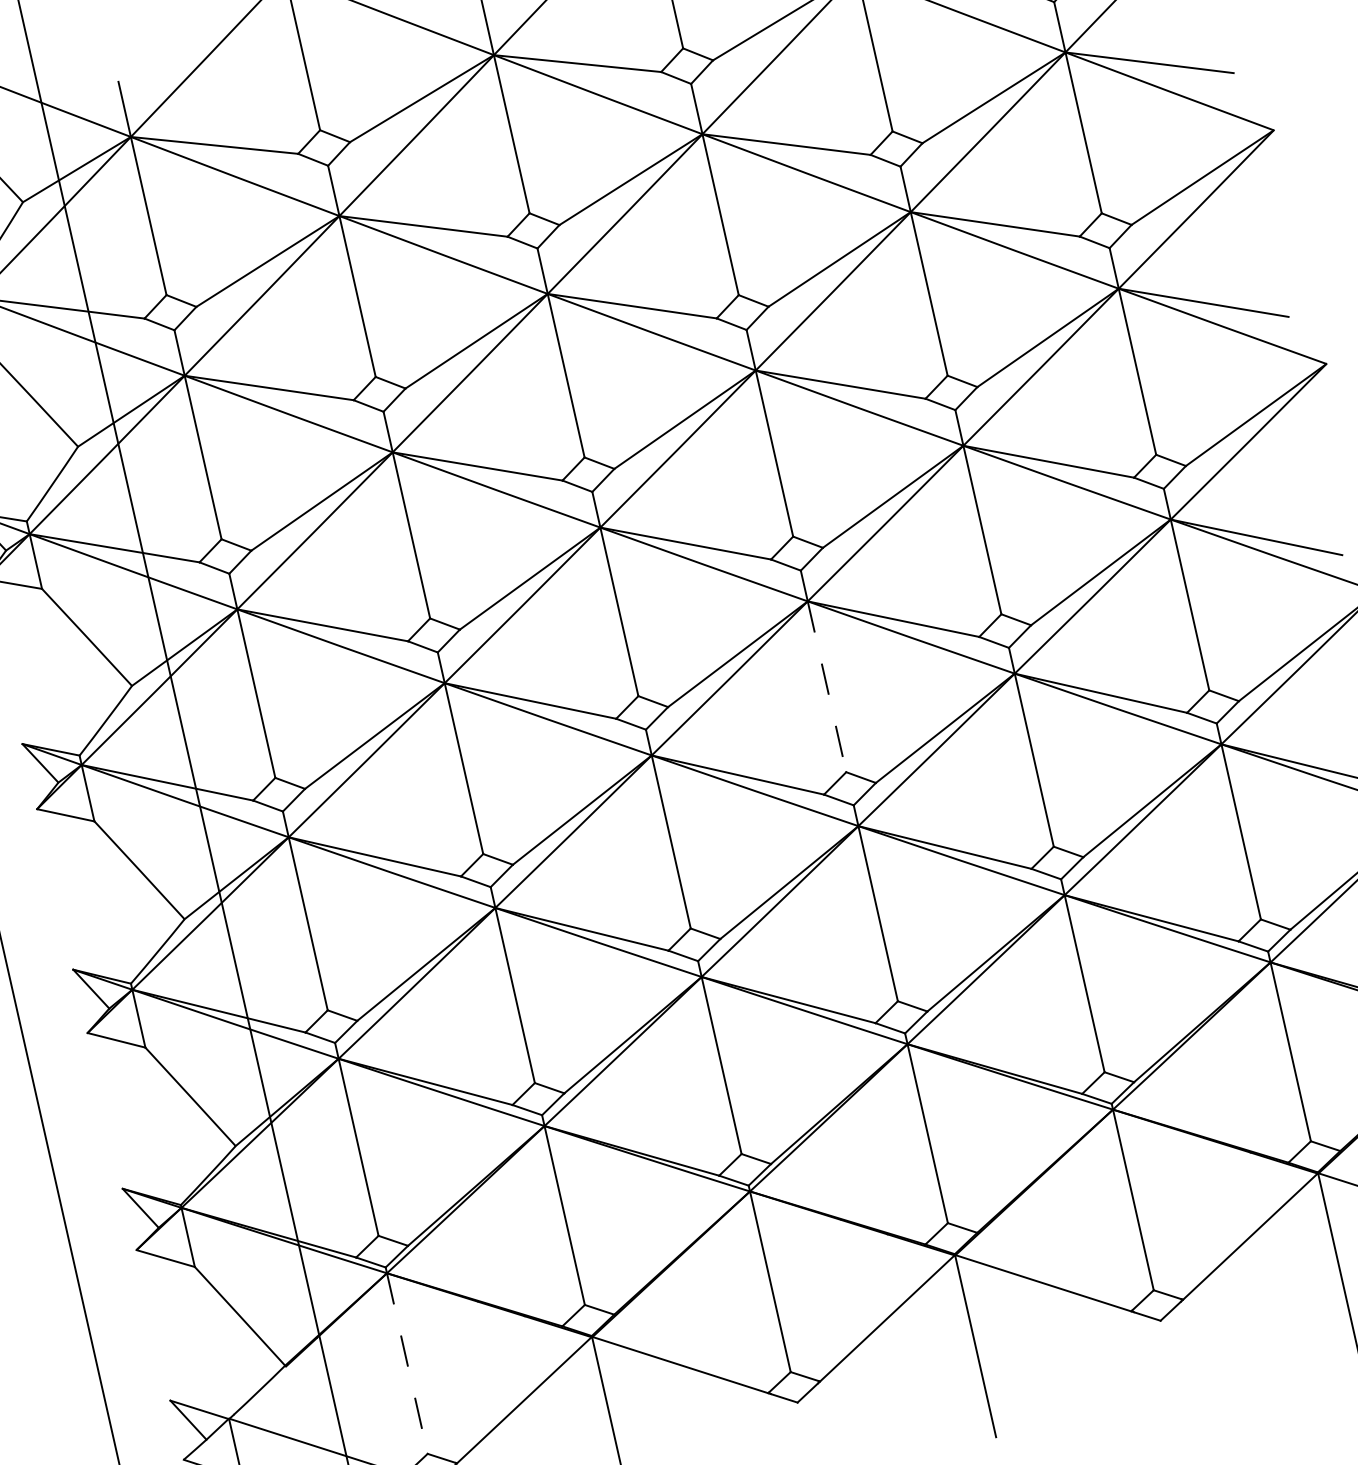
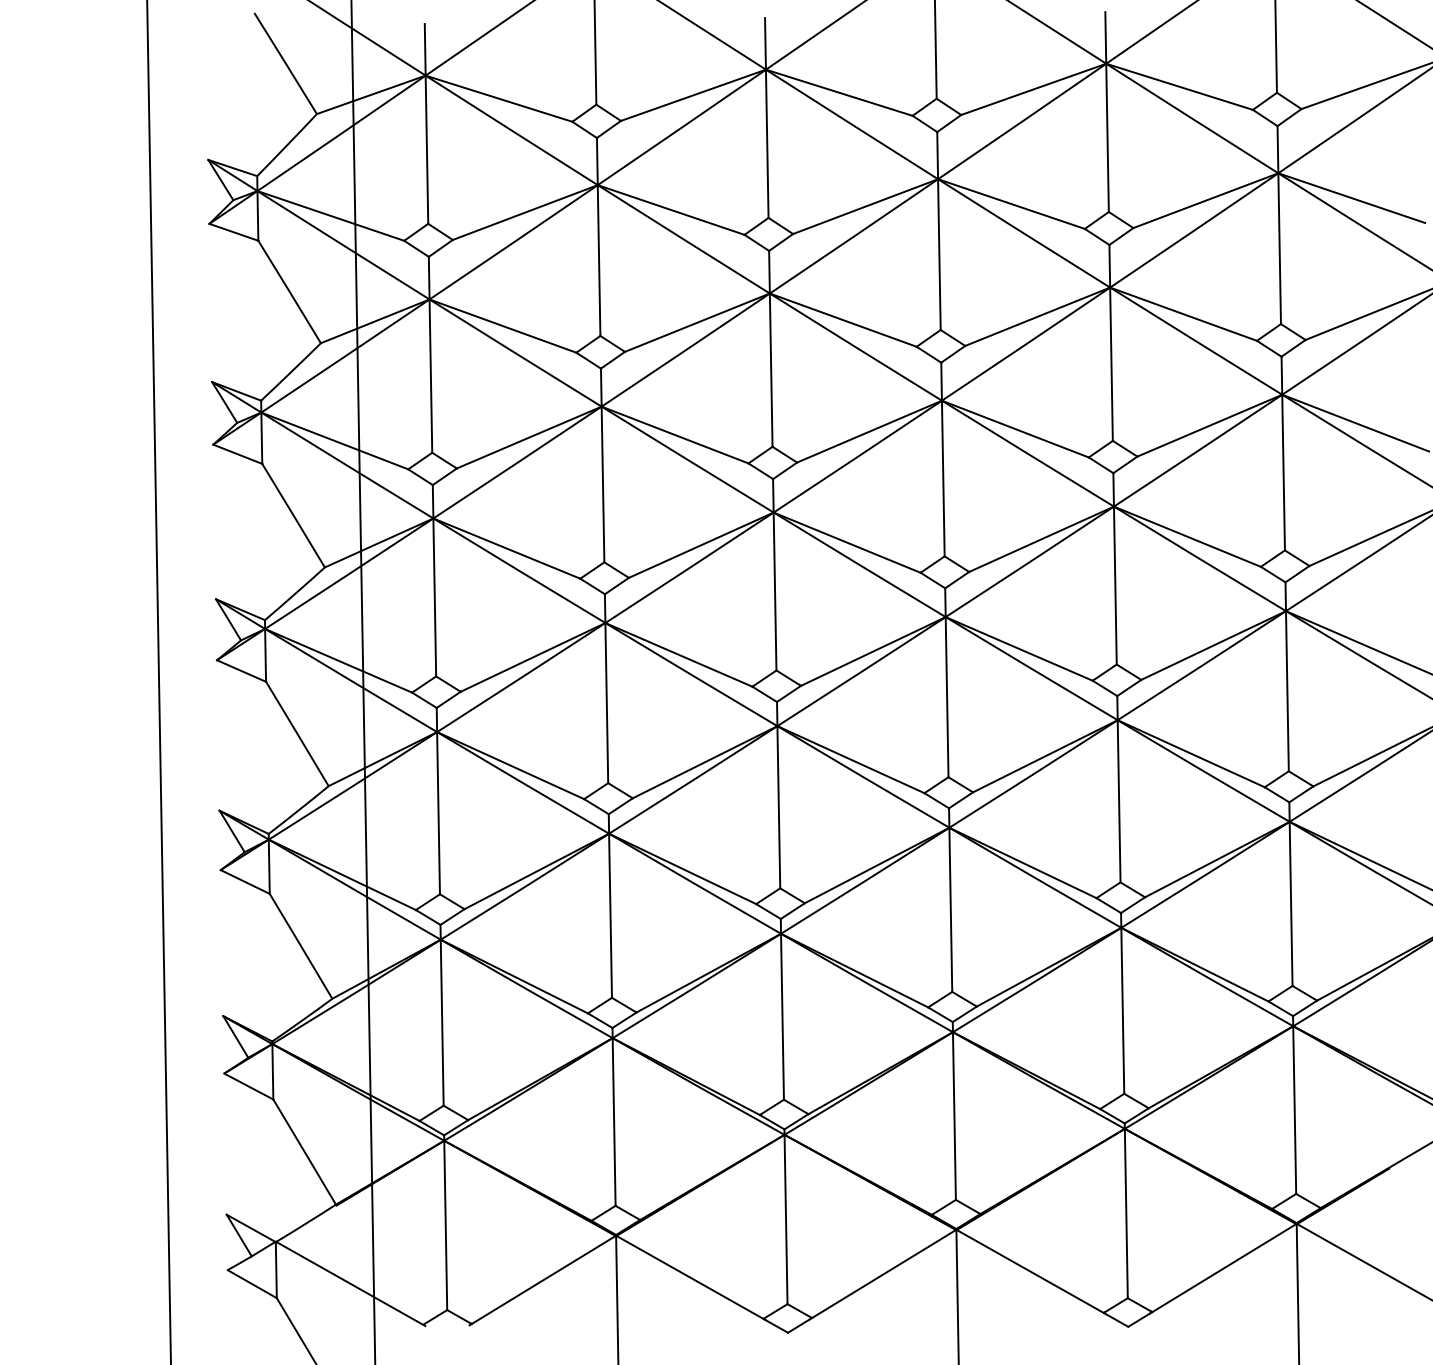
line: (827, 687) -> (947, 697), dashed -> solid
line: (407, 1363) -> (445, 1225), dashed -> solid

